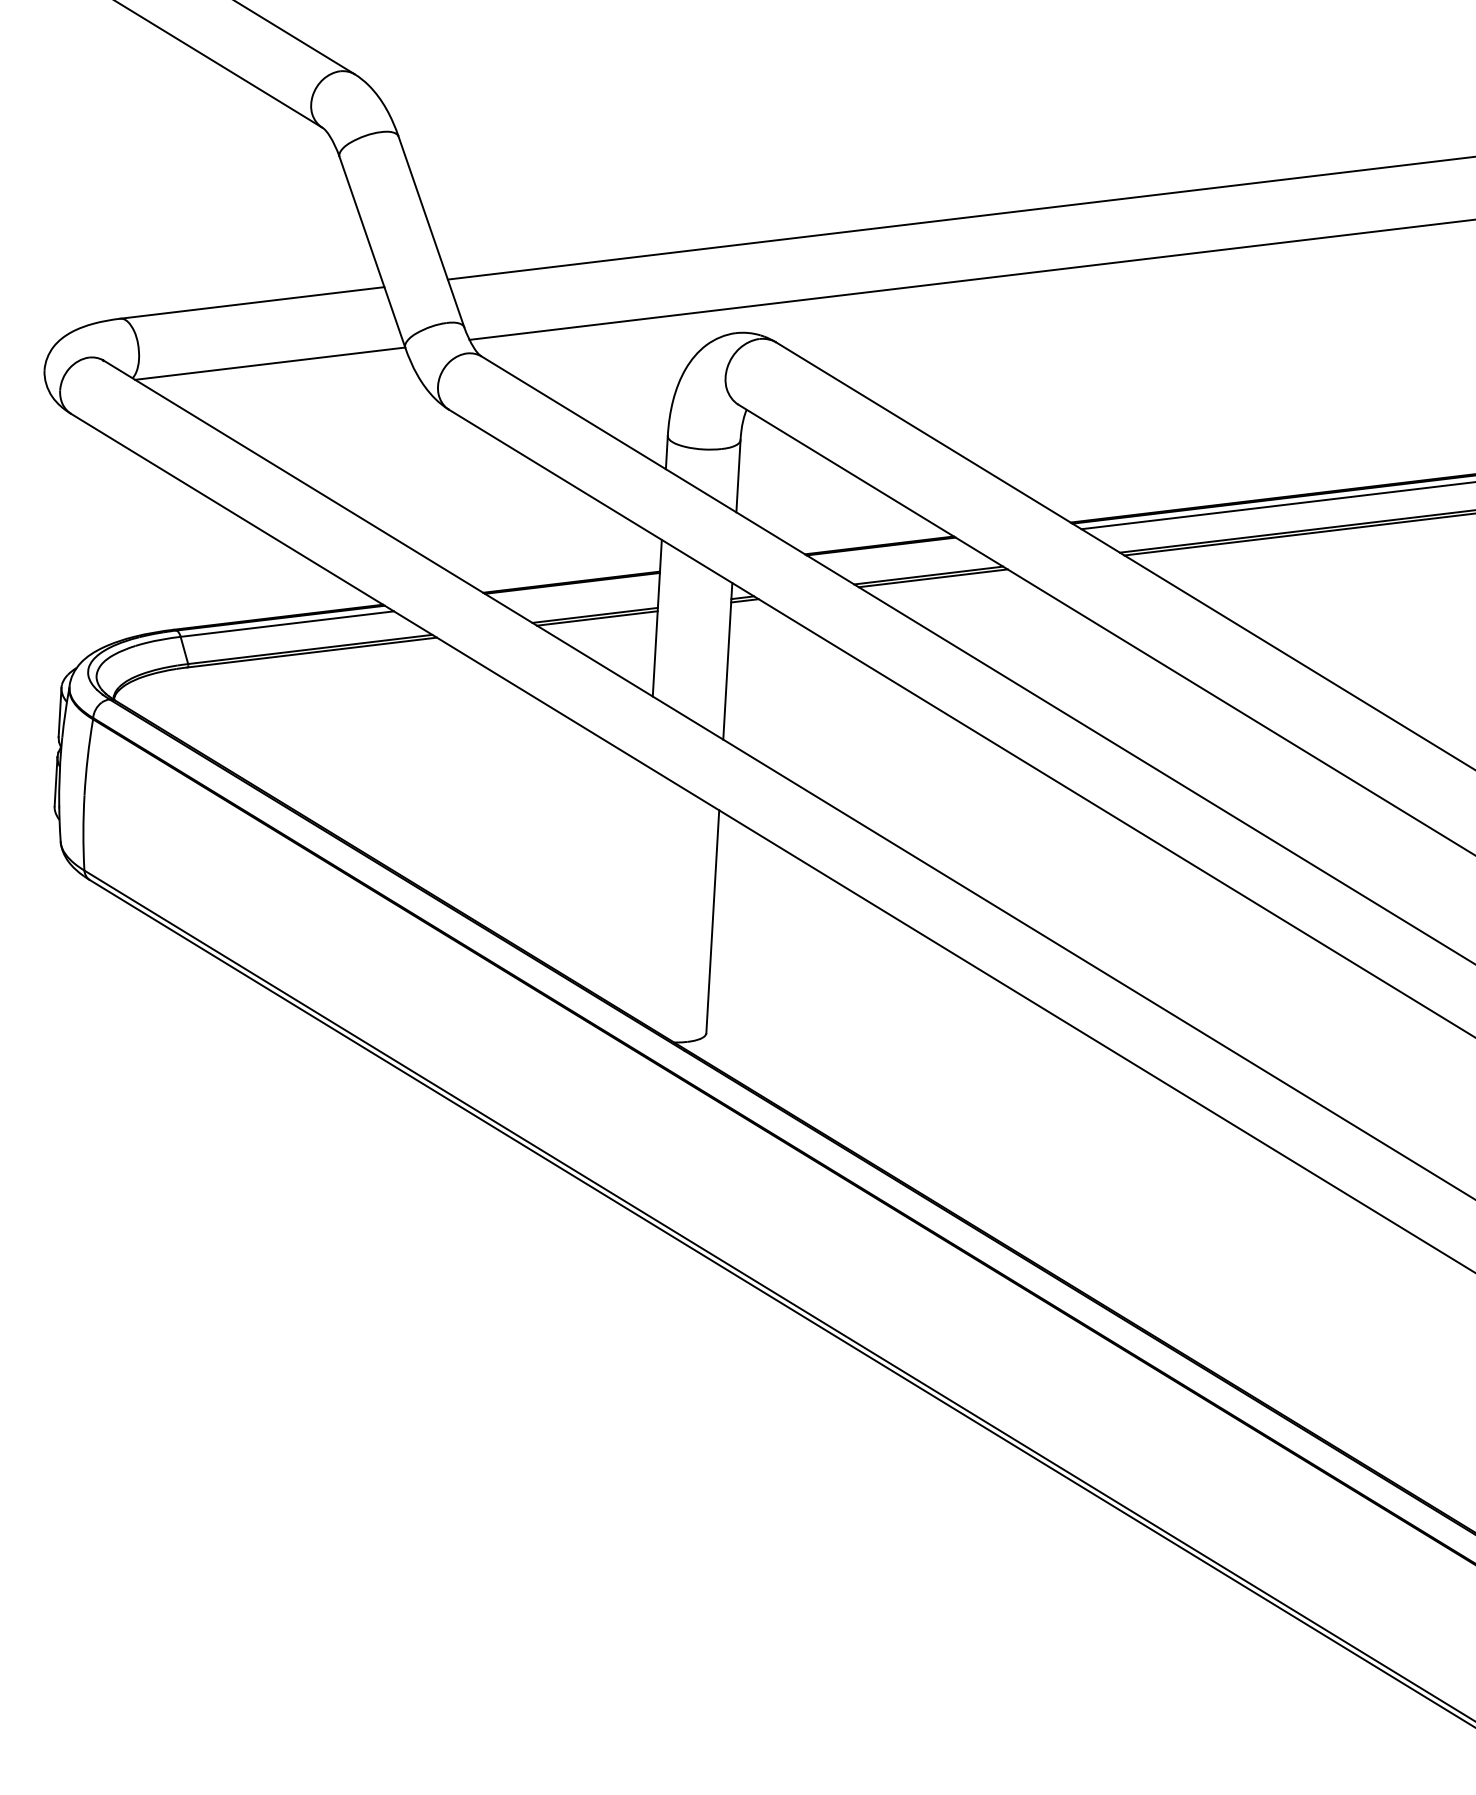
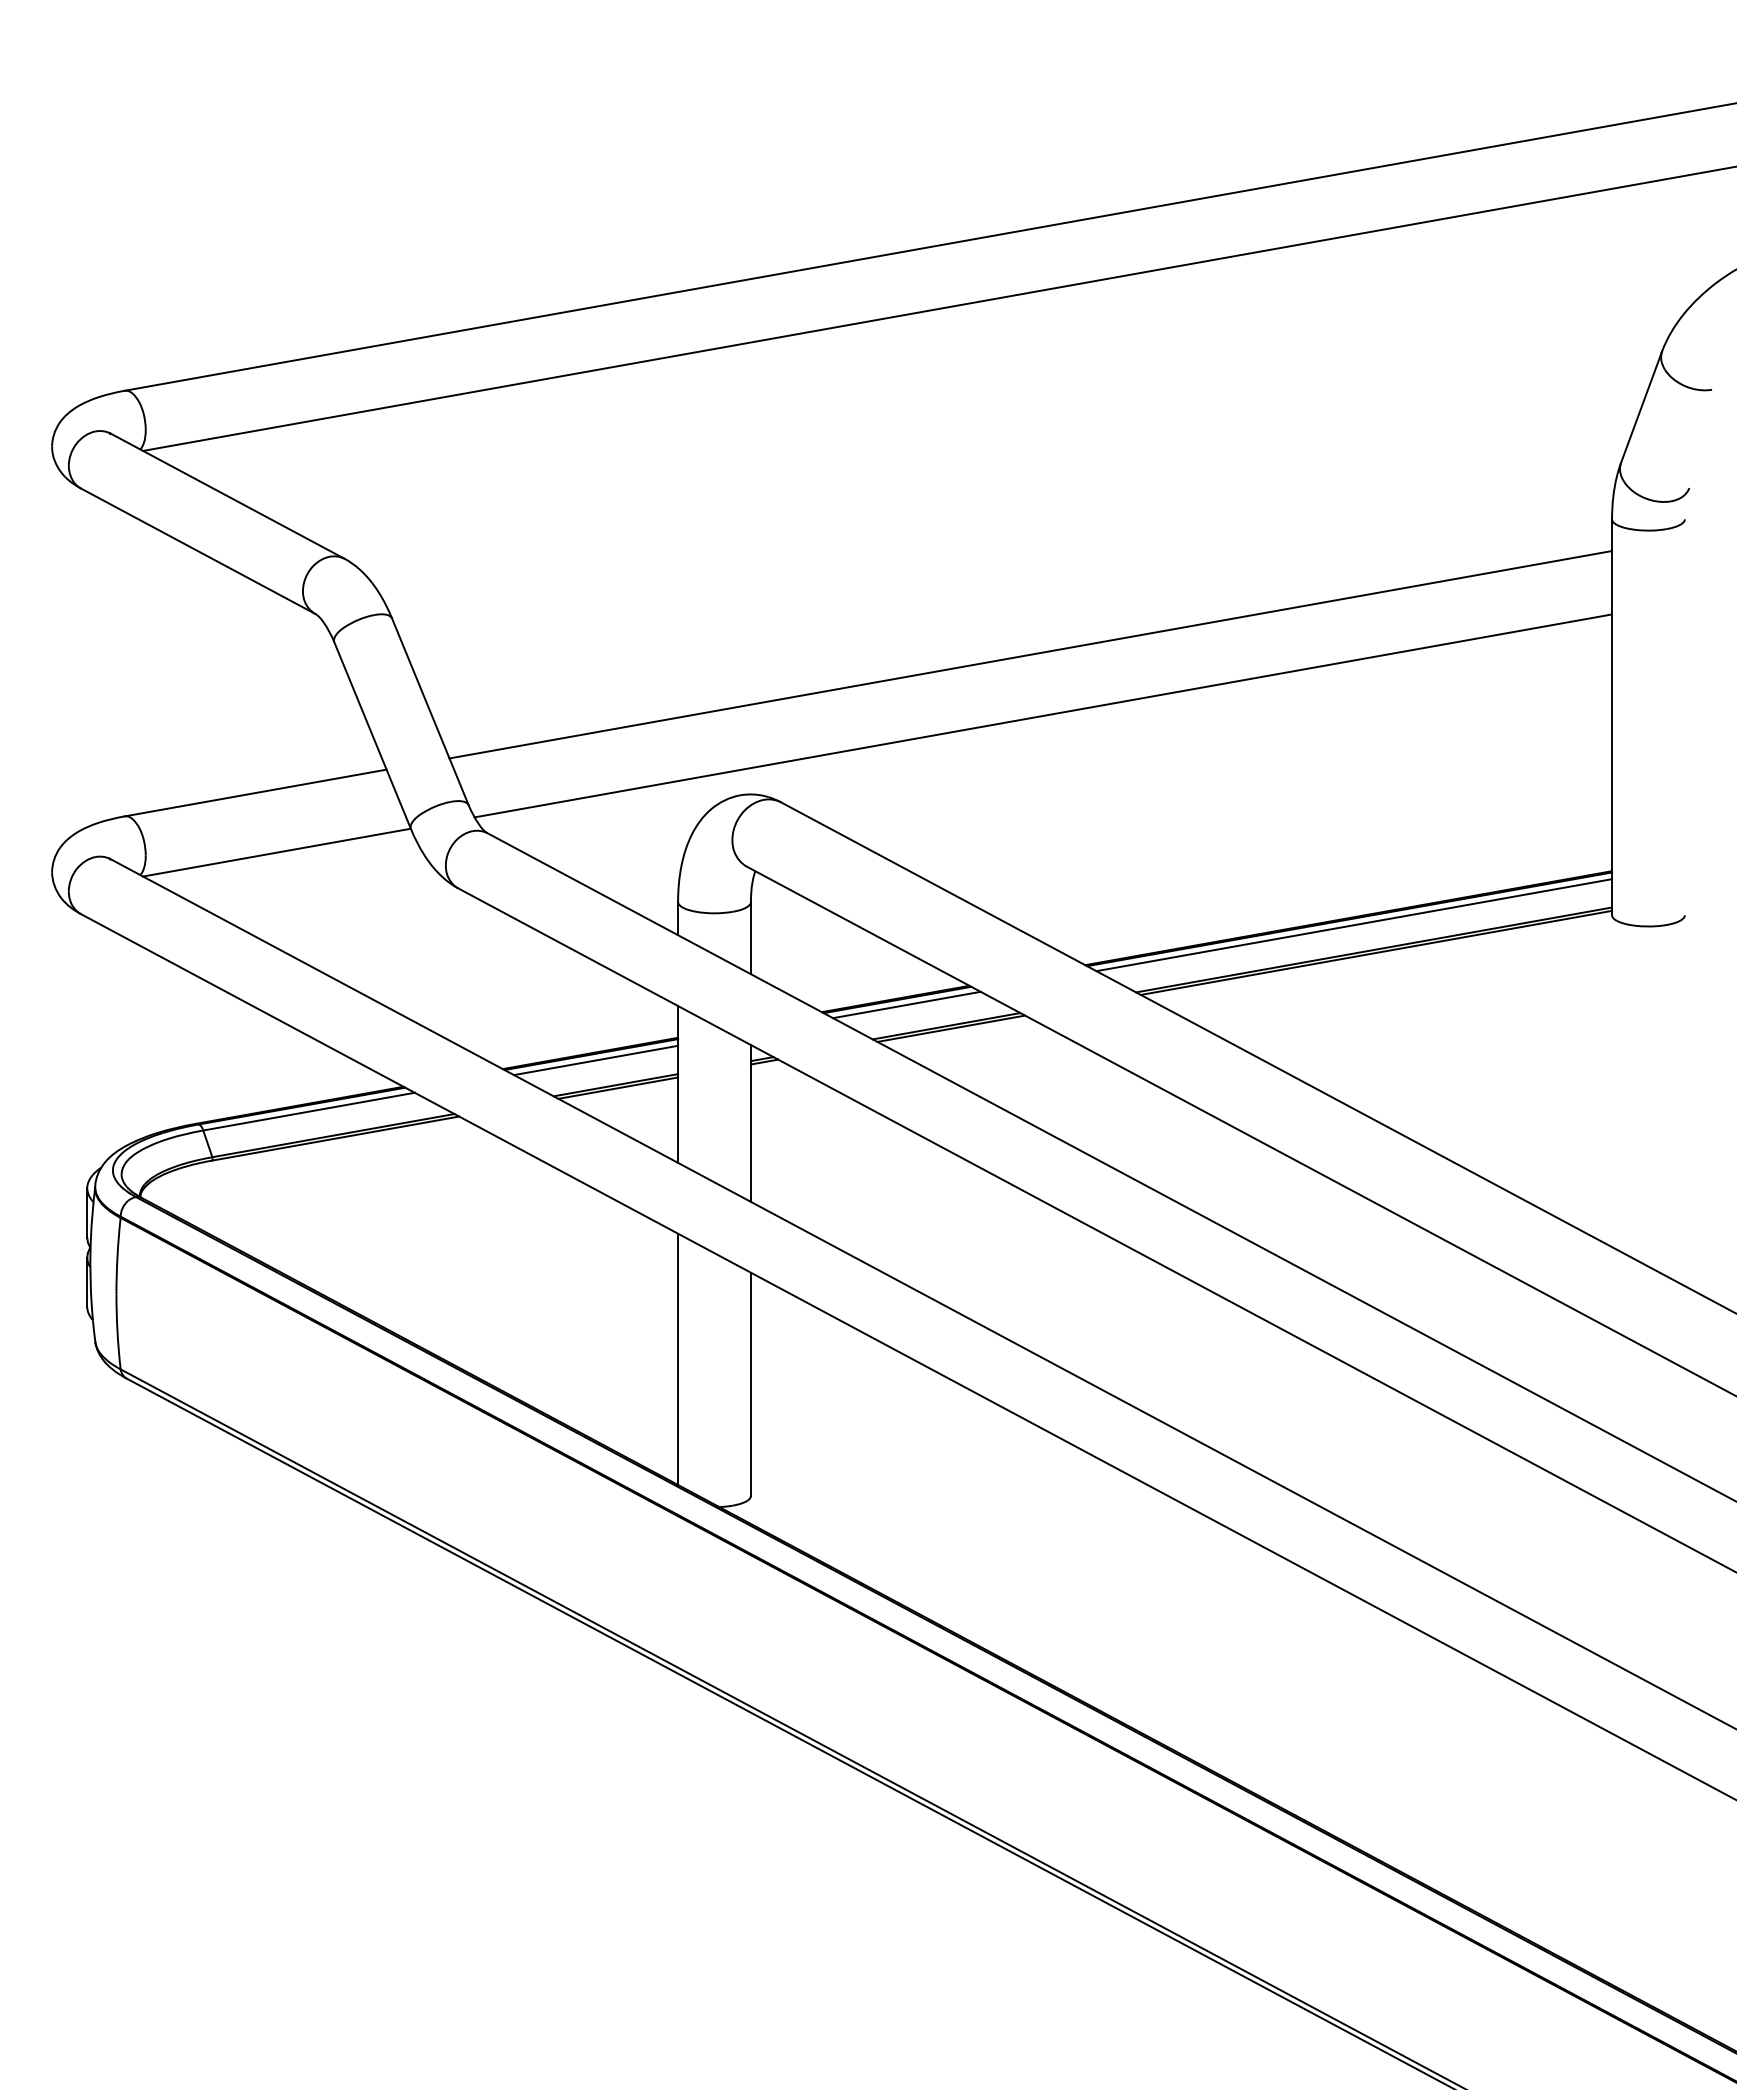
line: (889, 551) -> (906, 1004), added
line: (577, 589) -> (596, 1060), added
line: (641, 892) -> (678, 1359), added

